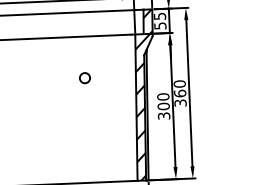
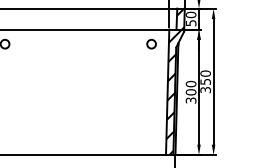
text: (160, 15) -> (191, 14), 55 -> 50
part: (84, 77) -> (151, 43), moved
text: (179, 93) -> (205, 81), 360 -> 350

